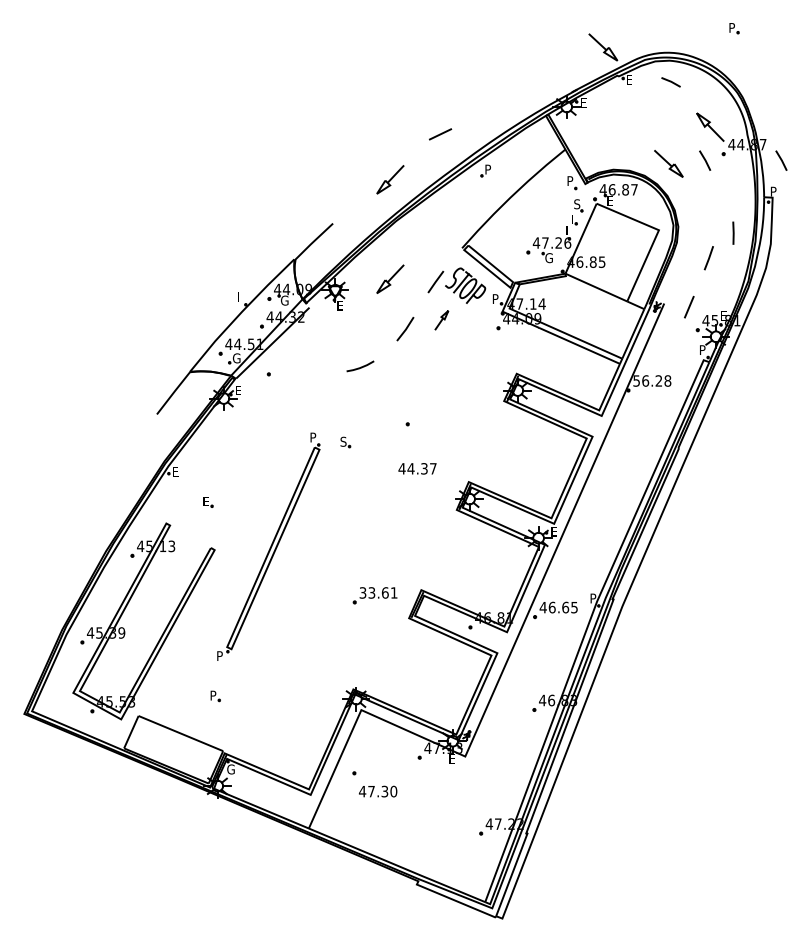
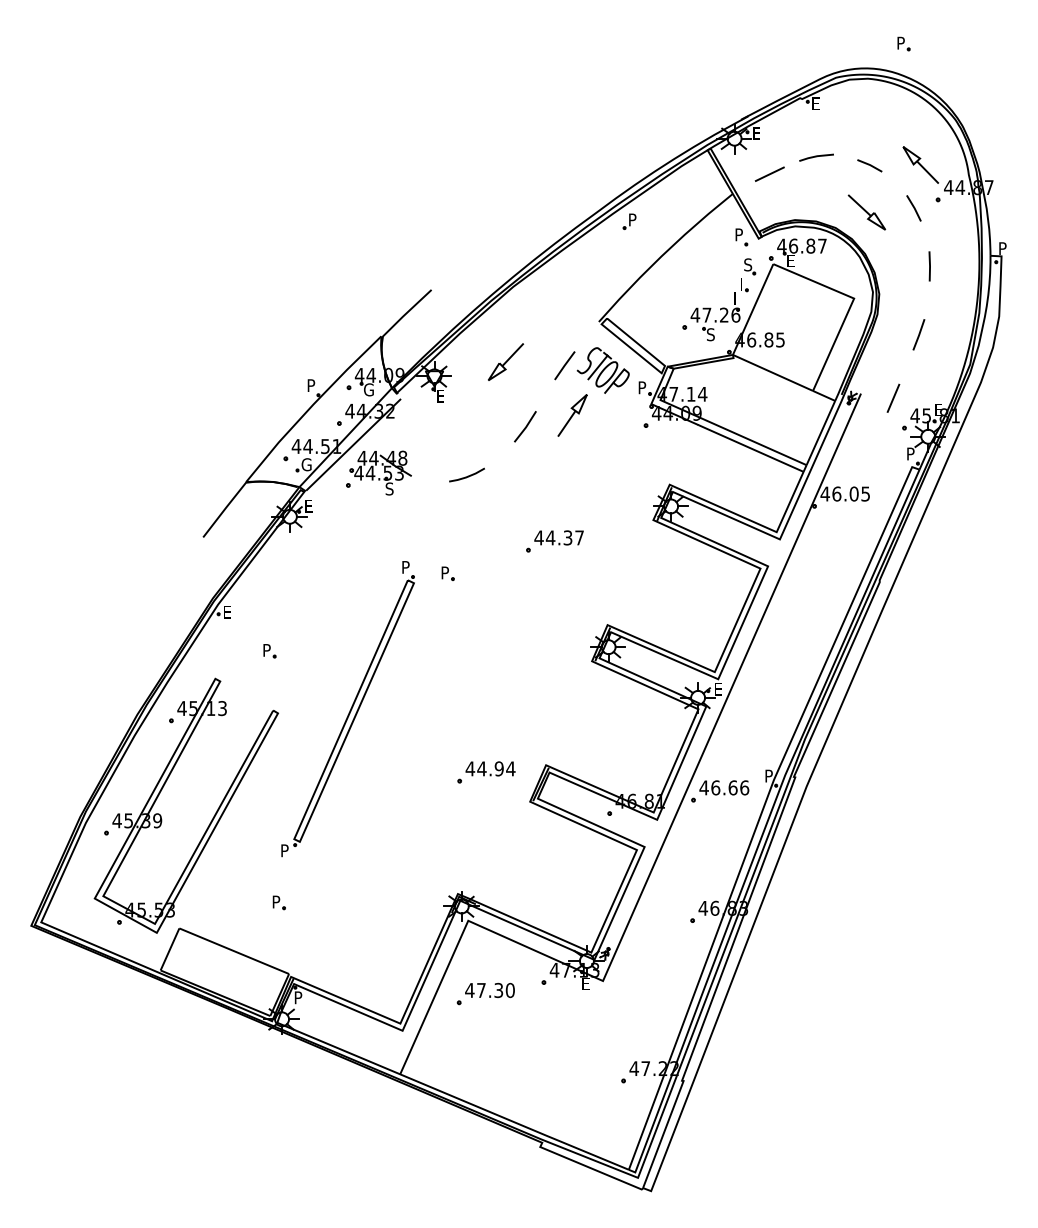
part: (734, 28) -> (903, 43), moved
part: (602, 47) -> (781, 61), removed
line: (670, 82) -> (869, 165), moved
line: (629, 121) -> (816, 157), added
line: (440, 133) -> (769, 173), moved
line: (781, 160) -> (1012, 208), removed
part: (390, 179) -> (506, 232), removed
line: (733, 233) -> (929, 266), moved
text: (548, 257) -> (711, 334), G -> S
text: (240, 297) -> (311, 385), I -> P
part: (441, 320) -> (572, 415), size x1.67
part: (293, 364) -> (380, 472), added
text: (652, 380) -> (845, 493), 56.28 -> 46.05
text: (343, 441) -> (445, 572), S -> P
text: (417, 468) -> (558, 537), moved
text: (205, 501) -> (266, 650), E -> P
text: (378, 592) -> (490, 768), 33.61 -> 44.94
text: (574, 607) -> (744, 787), 46.65 -> 46.66
text: (231, 769) -> (299, 997), G -> P
text: (377, 790) -> (489, 989), moved

